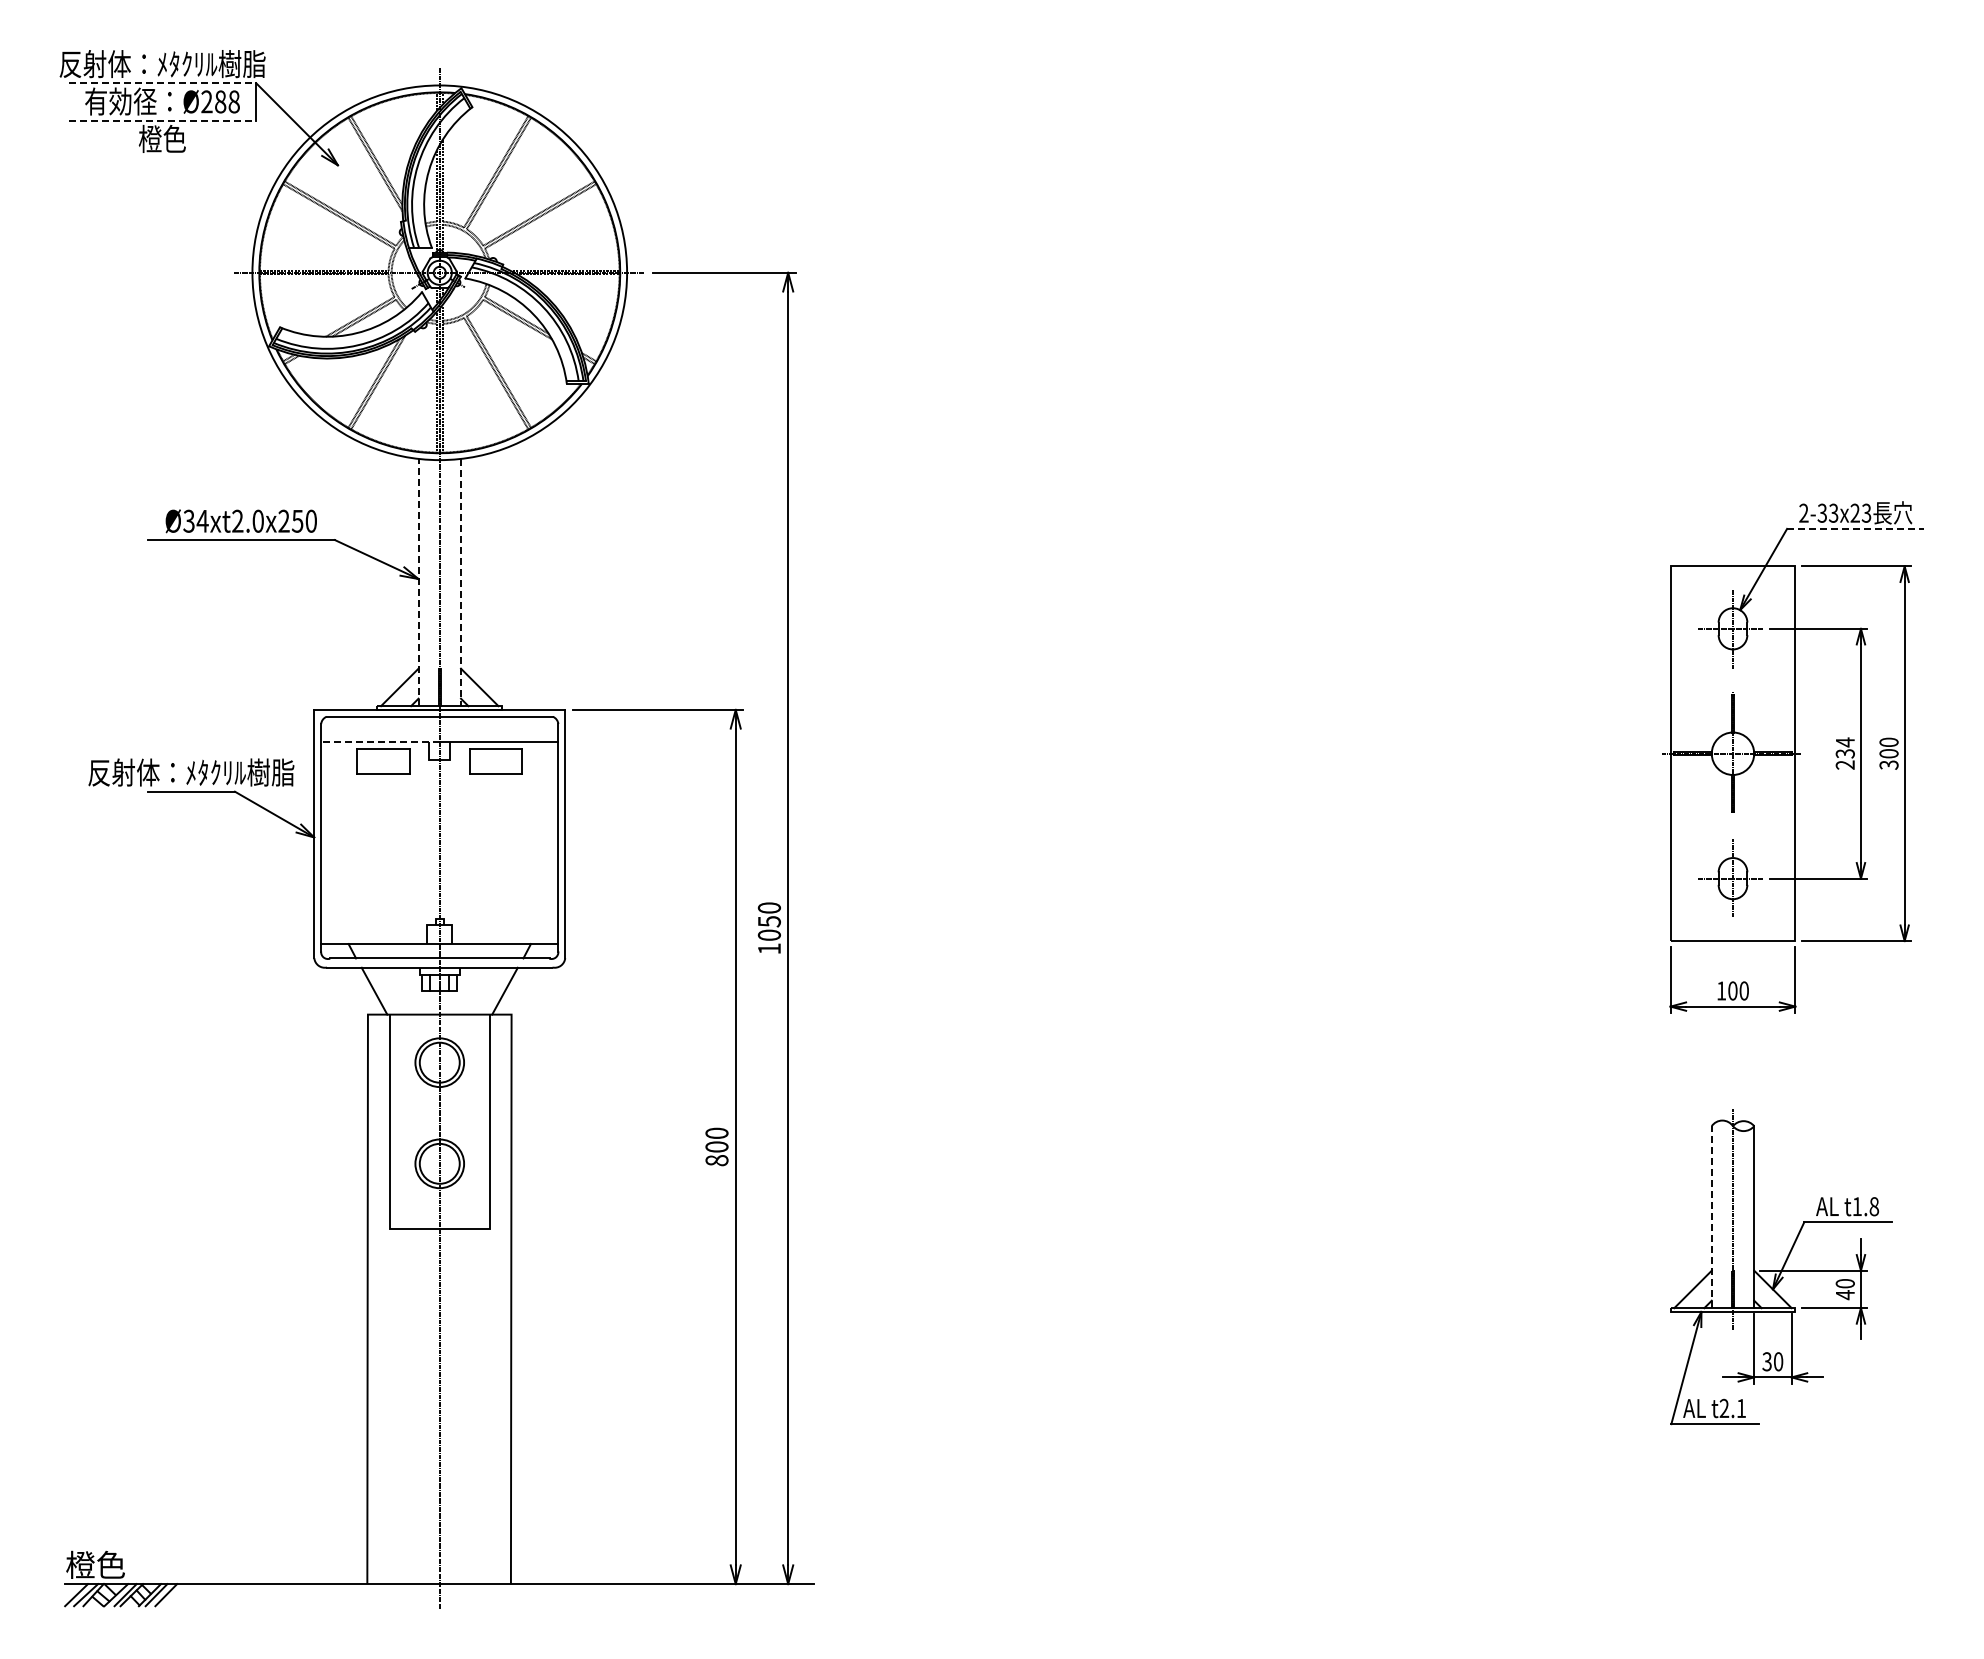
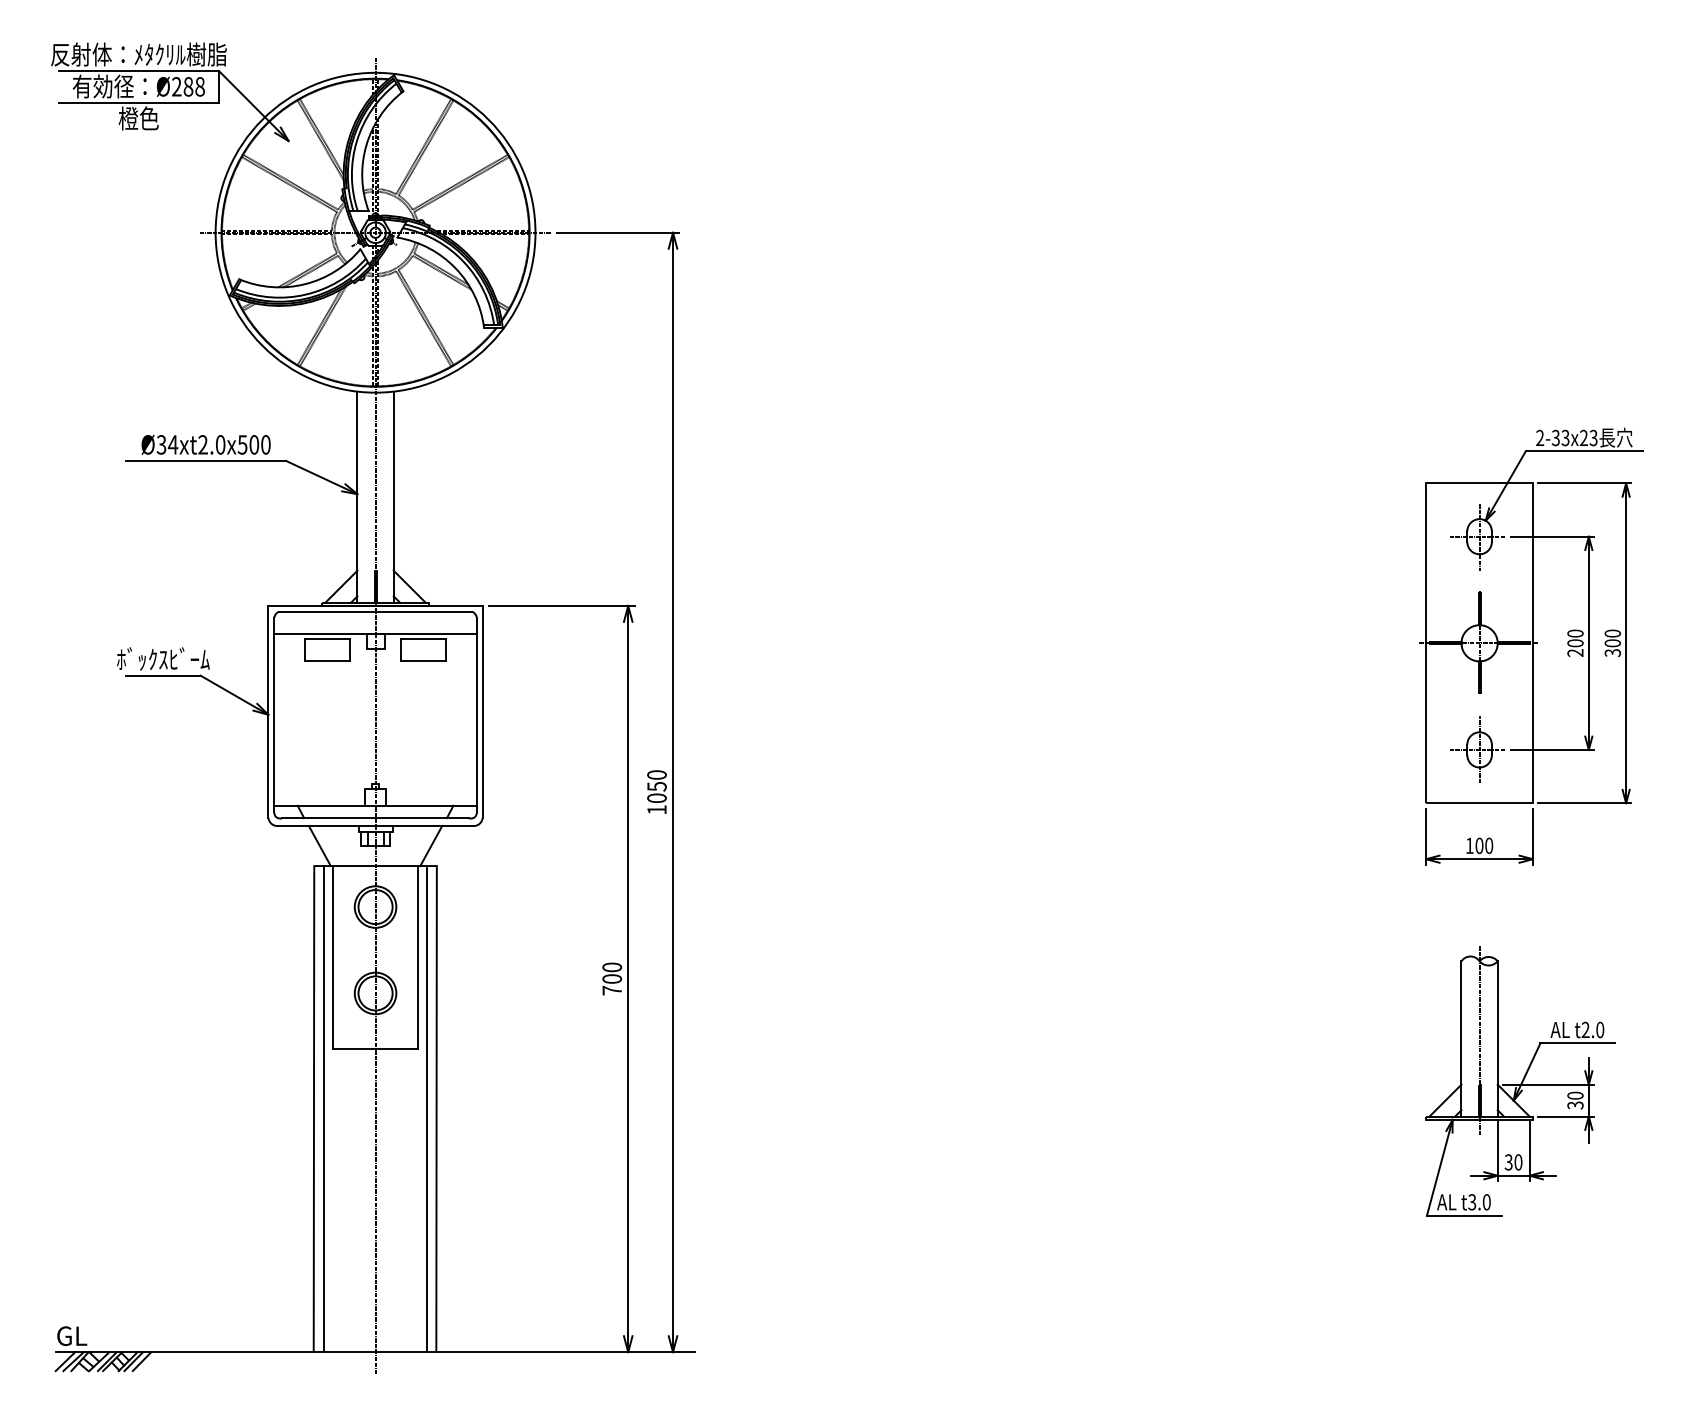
line: (162, 83) -> (138, 71), dashed -> solid
line: (162, 120) -> (138, 102), dashed -> solid
text: (290, 520) -> (248, 444), Ø34xt2.0x250 -> Ø34xt2.0x500
line: (1855, 528) -> (1584, 451), dashed -> solid
line: (418, 582) -> (357, 497), dashed -> solid
line: (461, 582) -> (394, 497), dashed -> solid
line: (379, 742) -> (324, 633), dashed -> solid
text: (1844, 747) -> (1574, 637), 234 -> 200
text: (191, 772) -> (163, 659), 反射体：ﾒﾀｸﾘﾙ樹脂 -> ﾎﾞｯｸｽﾋﾞｰﾑ
text: (716, 1160) -> (611, 990), 800 -> 700
text: (1865, 1206) -> (1592, 1029), t1.8 -> t2.0
line: (1711, 1217) -> (1461, 1039), dashed -> solid
text: (1844, 1295) -> (1574, 1105), 40 -> 30
line: (379, 1299) -> (324, 1109), added
line: (500, 1299) -> (427, 1109), added
text: (1732, 1408) -> (1479, 1202), t2.1 -> t3.0
text: (95, 1564) -> (81, 1335), 橙色 -> GL

